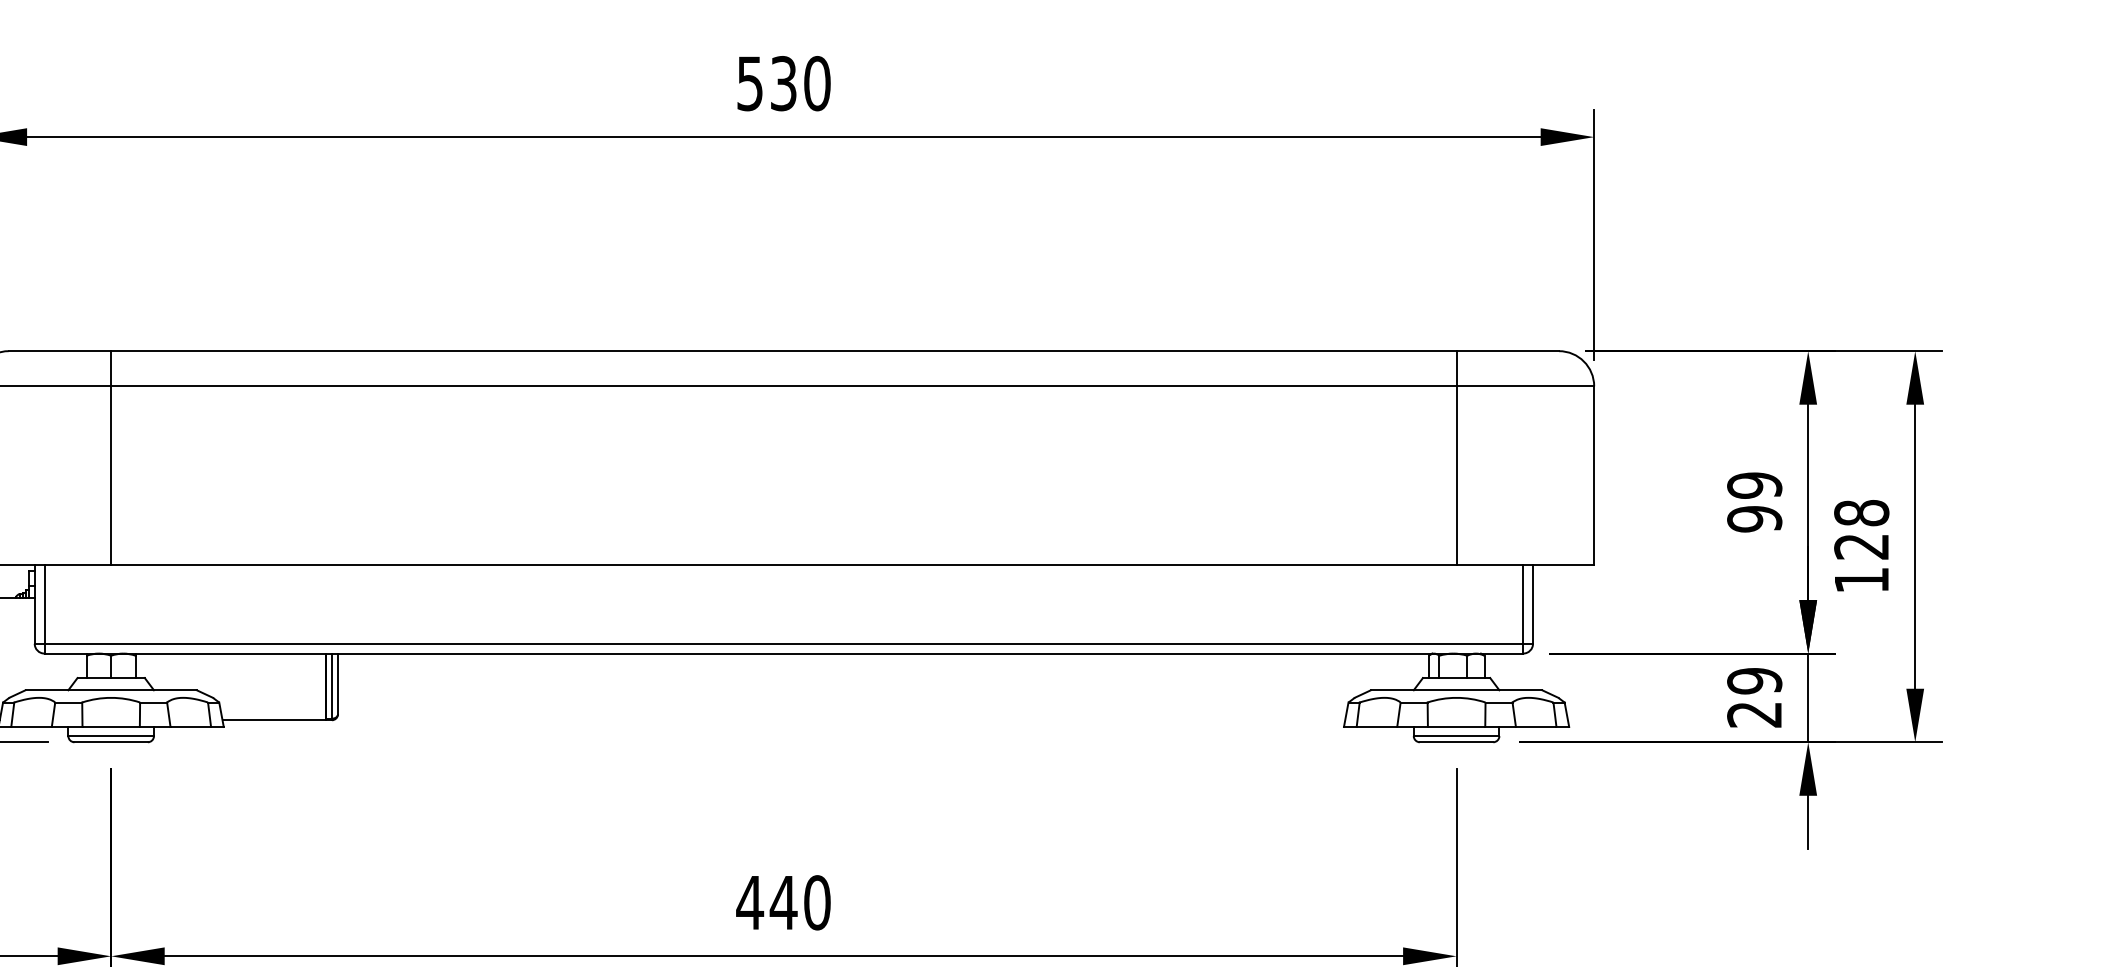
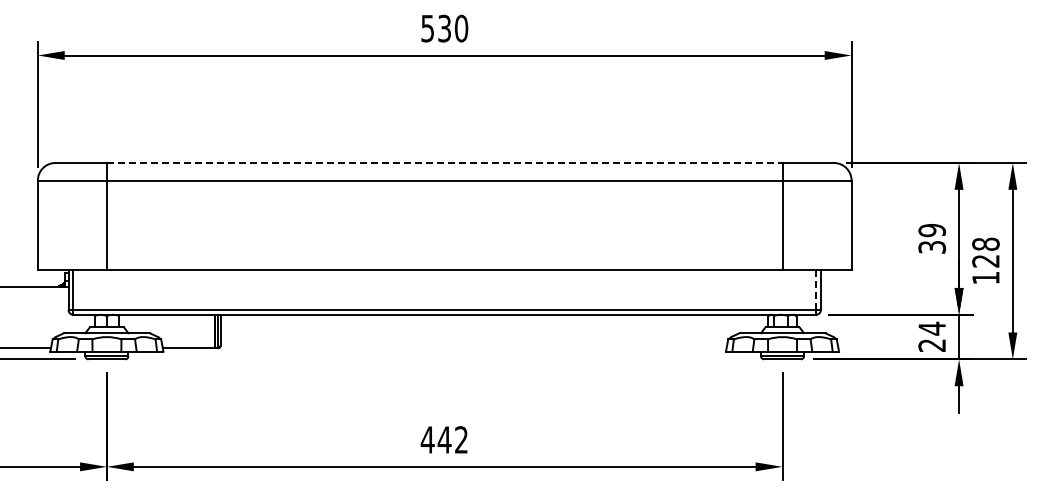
line: (783, 350) -> (444, 162), solid -> dashed
text: (1753, 519) -> (931, 247), 99 -> 39
line: (1522, 605) -> (815, 290), solid -> dashed
text: (1755, 680) -> (932, 328), 29 -> 24
text: (817, 901) -> (461, 439), 440 -> 442

